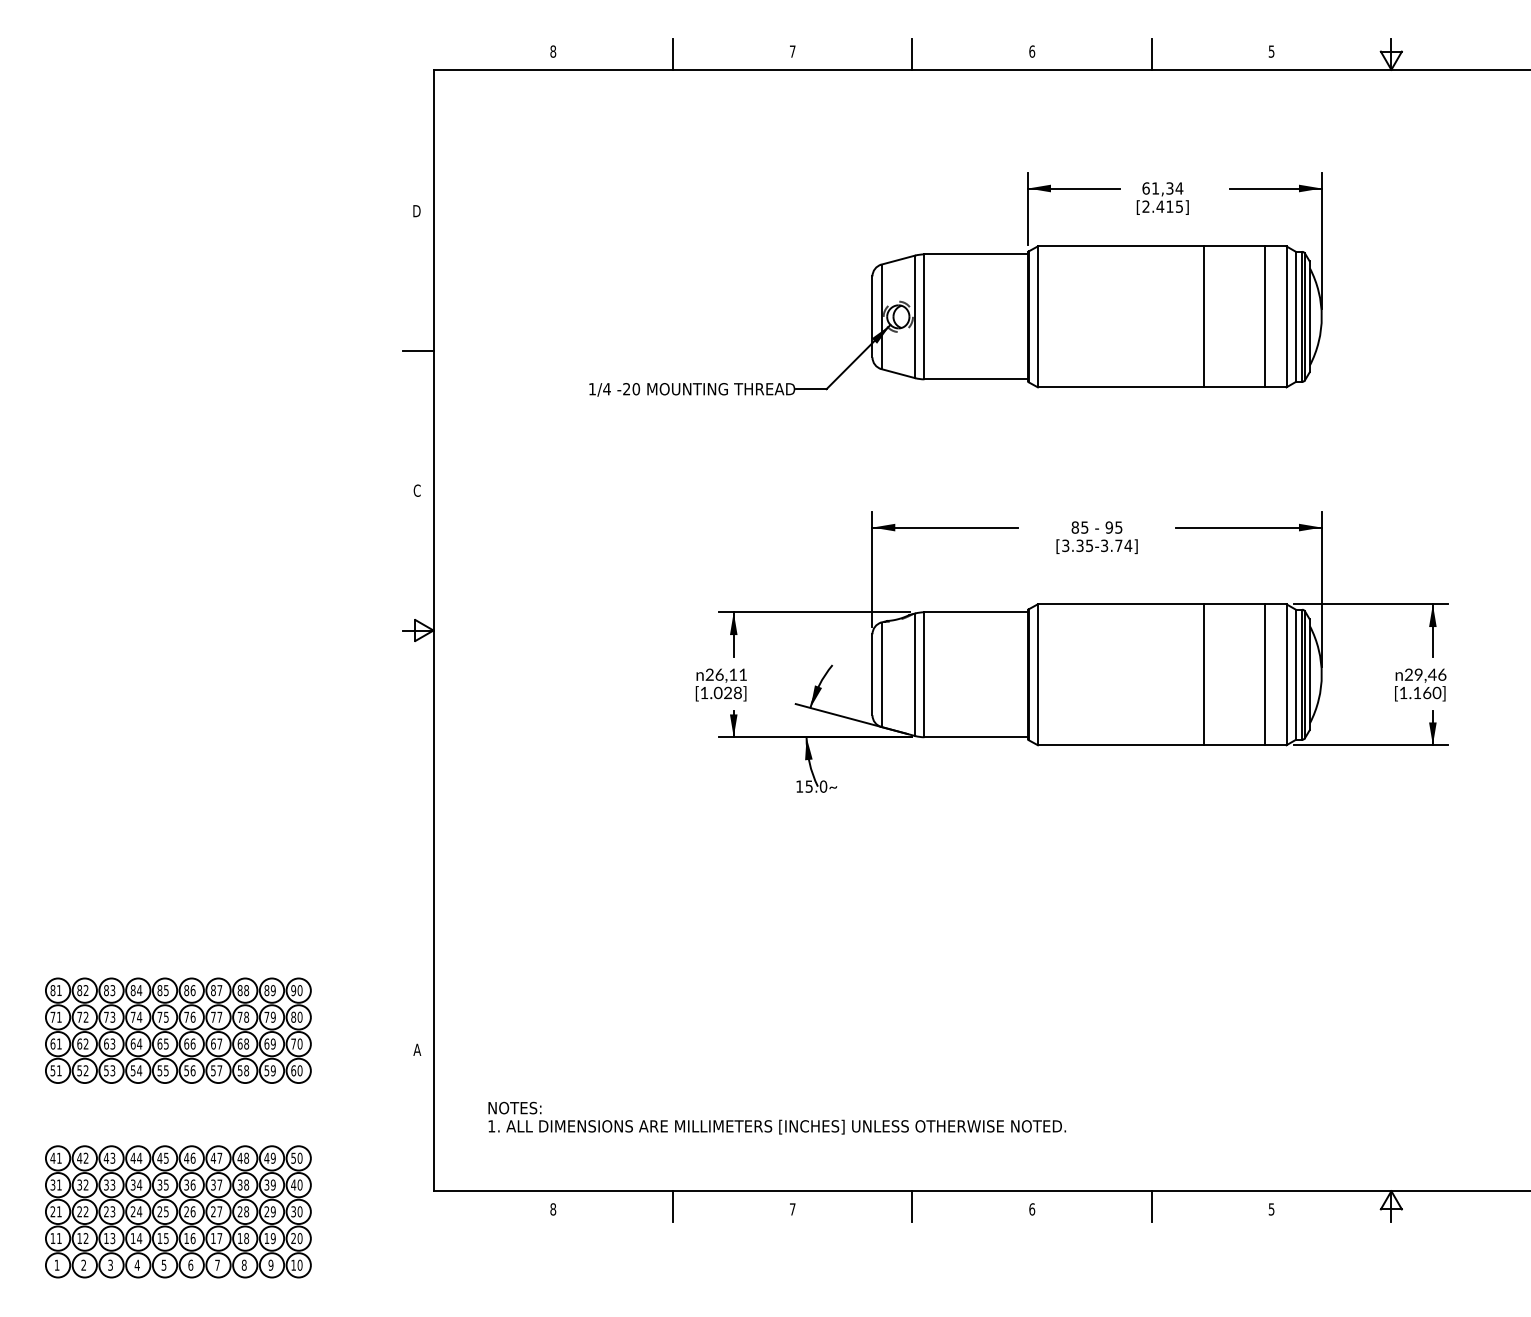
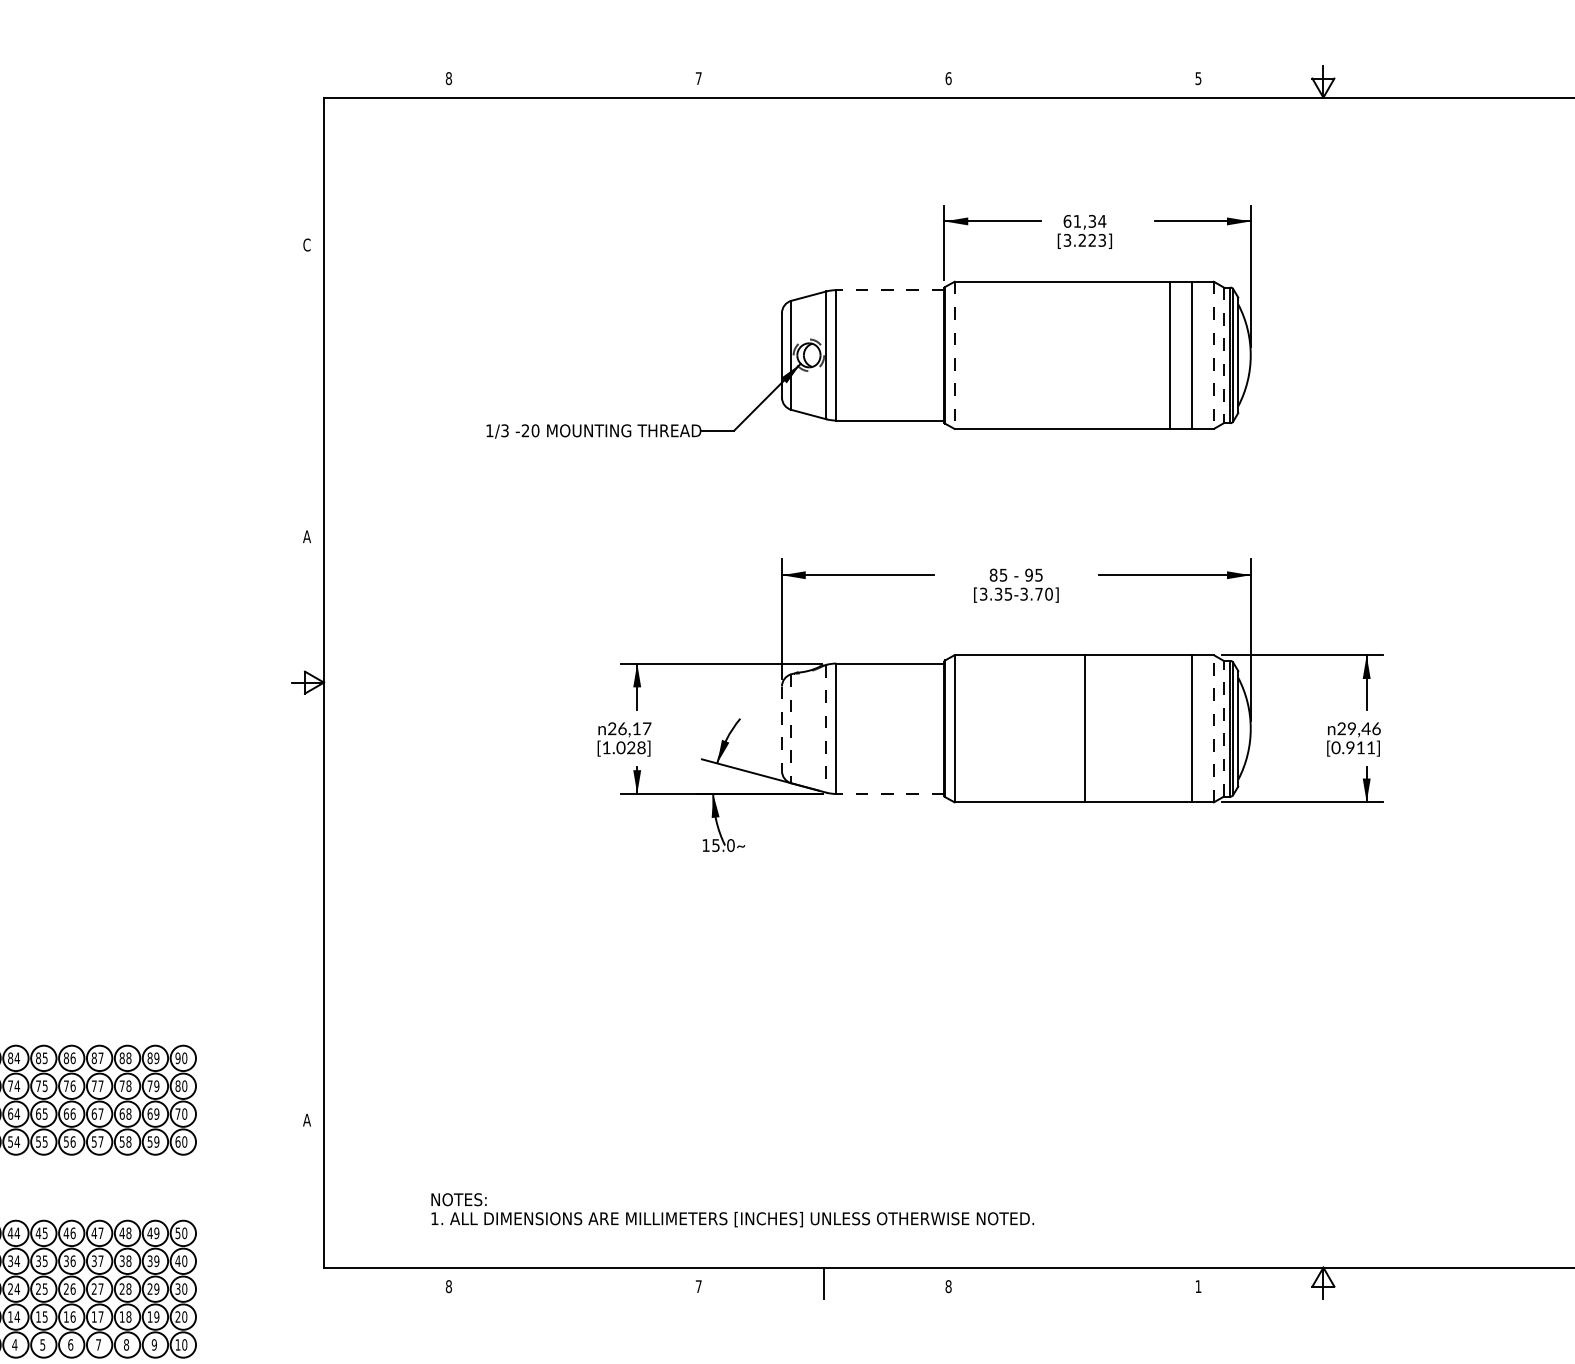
line: (673, 54) -> (574, 81), removed
line: (912, 54) -> (823, 81), removed
line: (1151, 54) -> (1073, 81), removed
text: (1162, 206) -> (1084, 240), [2.415] -> [3.223]
text: (416, 211) -> (306, 245), D -> C
line: (976, 254) -> (890, 290), solid -> dashed
line: (1037, 316) -> (954, 354), solid -> dashed
line: (1204, 316) -> (1170, 354), moved
line: (1286, 316) -> (1213, 354), solid -> dashed
line: (1295, 317) -> (1223, 356), solid -> dashed
line: (418, 350) -> (308, 390), removed
text: (606, 389) -> (504, 431), 1/4 -> 1/3
text: (417, 490) -> (307, 536), C -> A
text: (1128, 545) -> (1049, 593), [3.35-3.74] -> [3.35-3.70]
text: (743, 674) -> (647, 728), 26,11 -> 26,17
line: (872, 674) -> (782, 728), solid -> dashed
line: (1204, 674) -> (1084, 728), moved
line: (1286, 674) -> (1213, 728), solid -> dashed
line: (1295, 674) -> (1223, 728), solid -> dashed
line: (881, 675) -> (791, 729), solid -> dashed
line: (915, 675) -> (826, 729), solid -> dashed
text: (1420, 692) -> (1353, 747), [1.160] -> [0.911]
line: (976, 737) -> (890, 794), solid -> dashed
text: (776, 1117) -> (731, 1209), moved
line: (673, 1206) -> (574, 1283), removed
line: (1151, 1206) -> (1073, 1283), removed
text: (1032, 1209) -> (948, 1286), 6 -> 8
text: (1271, 1209) -> (1198, 1286), 5 -> 1

